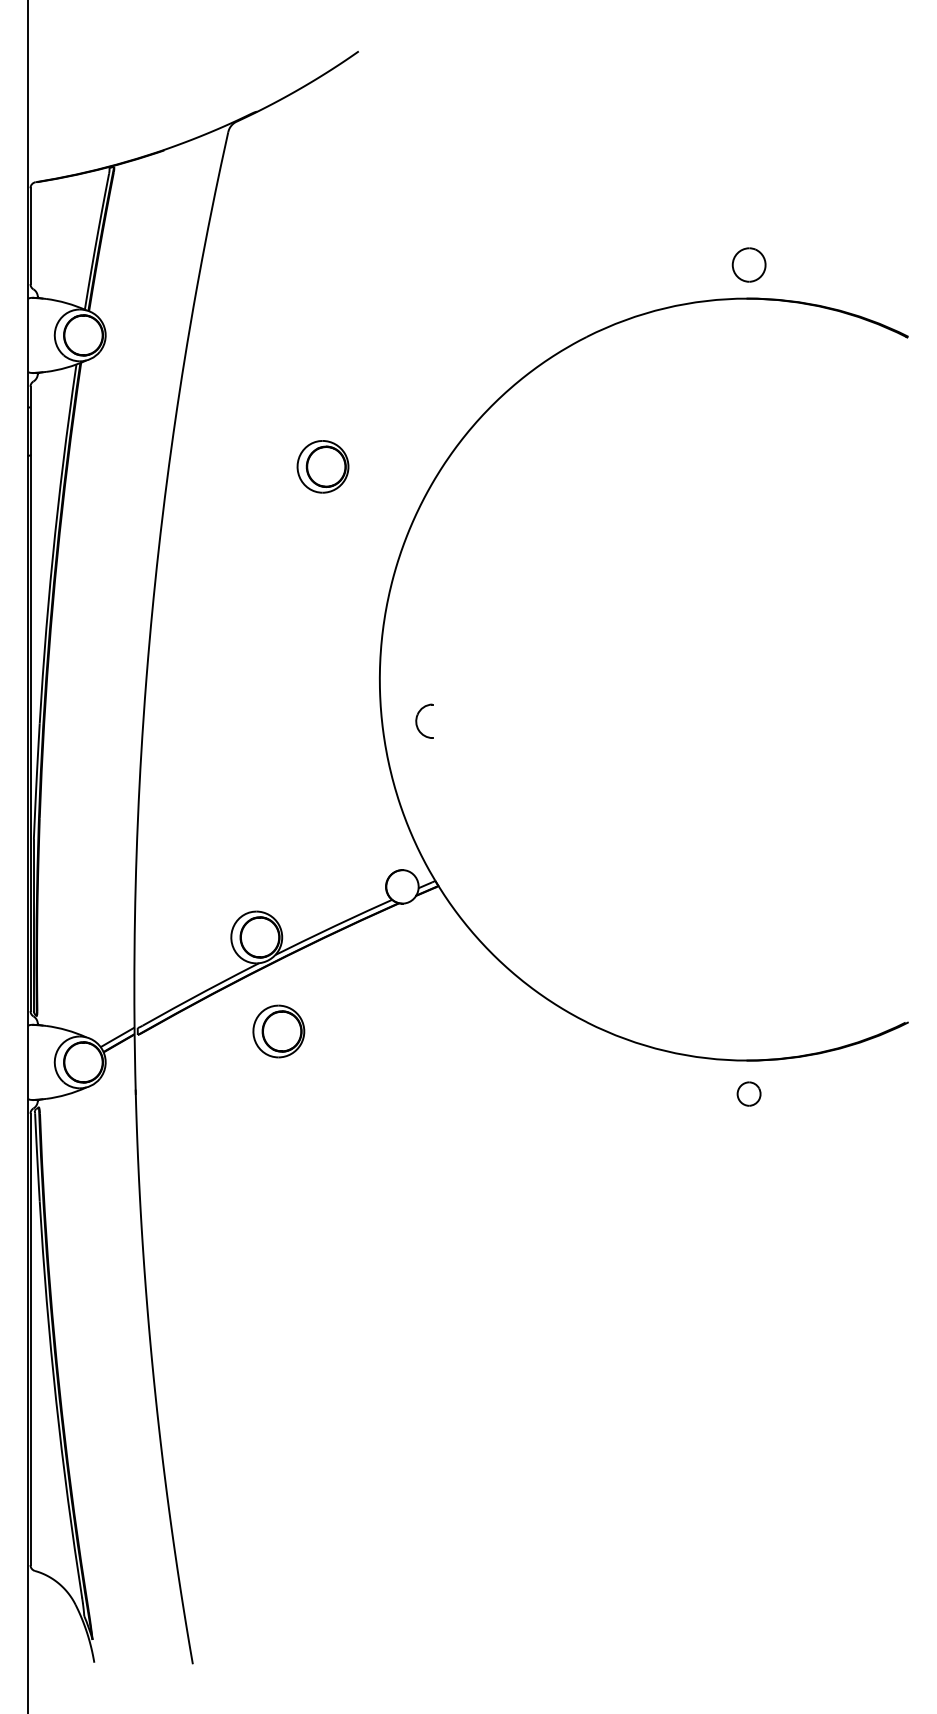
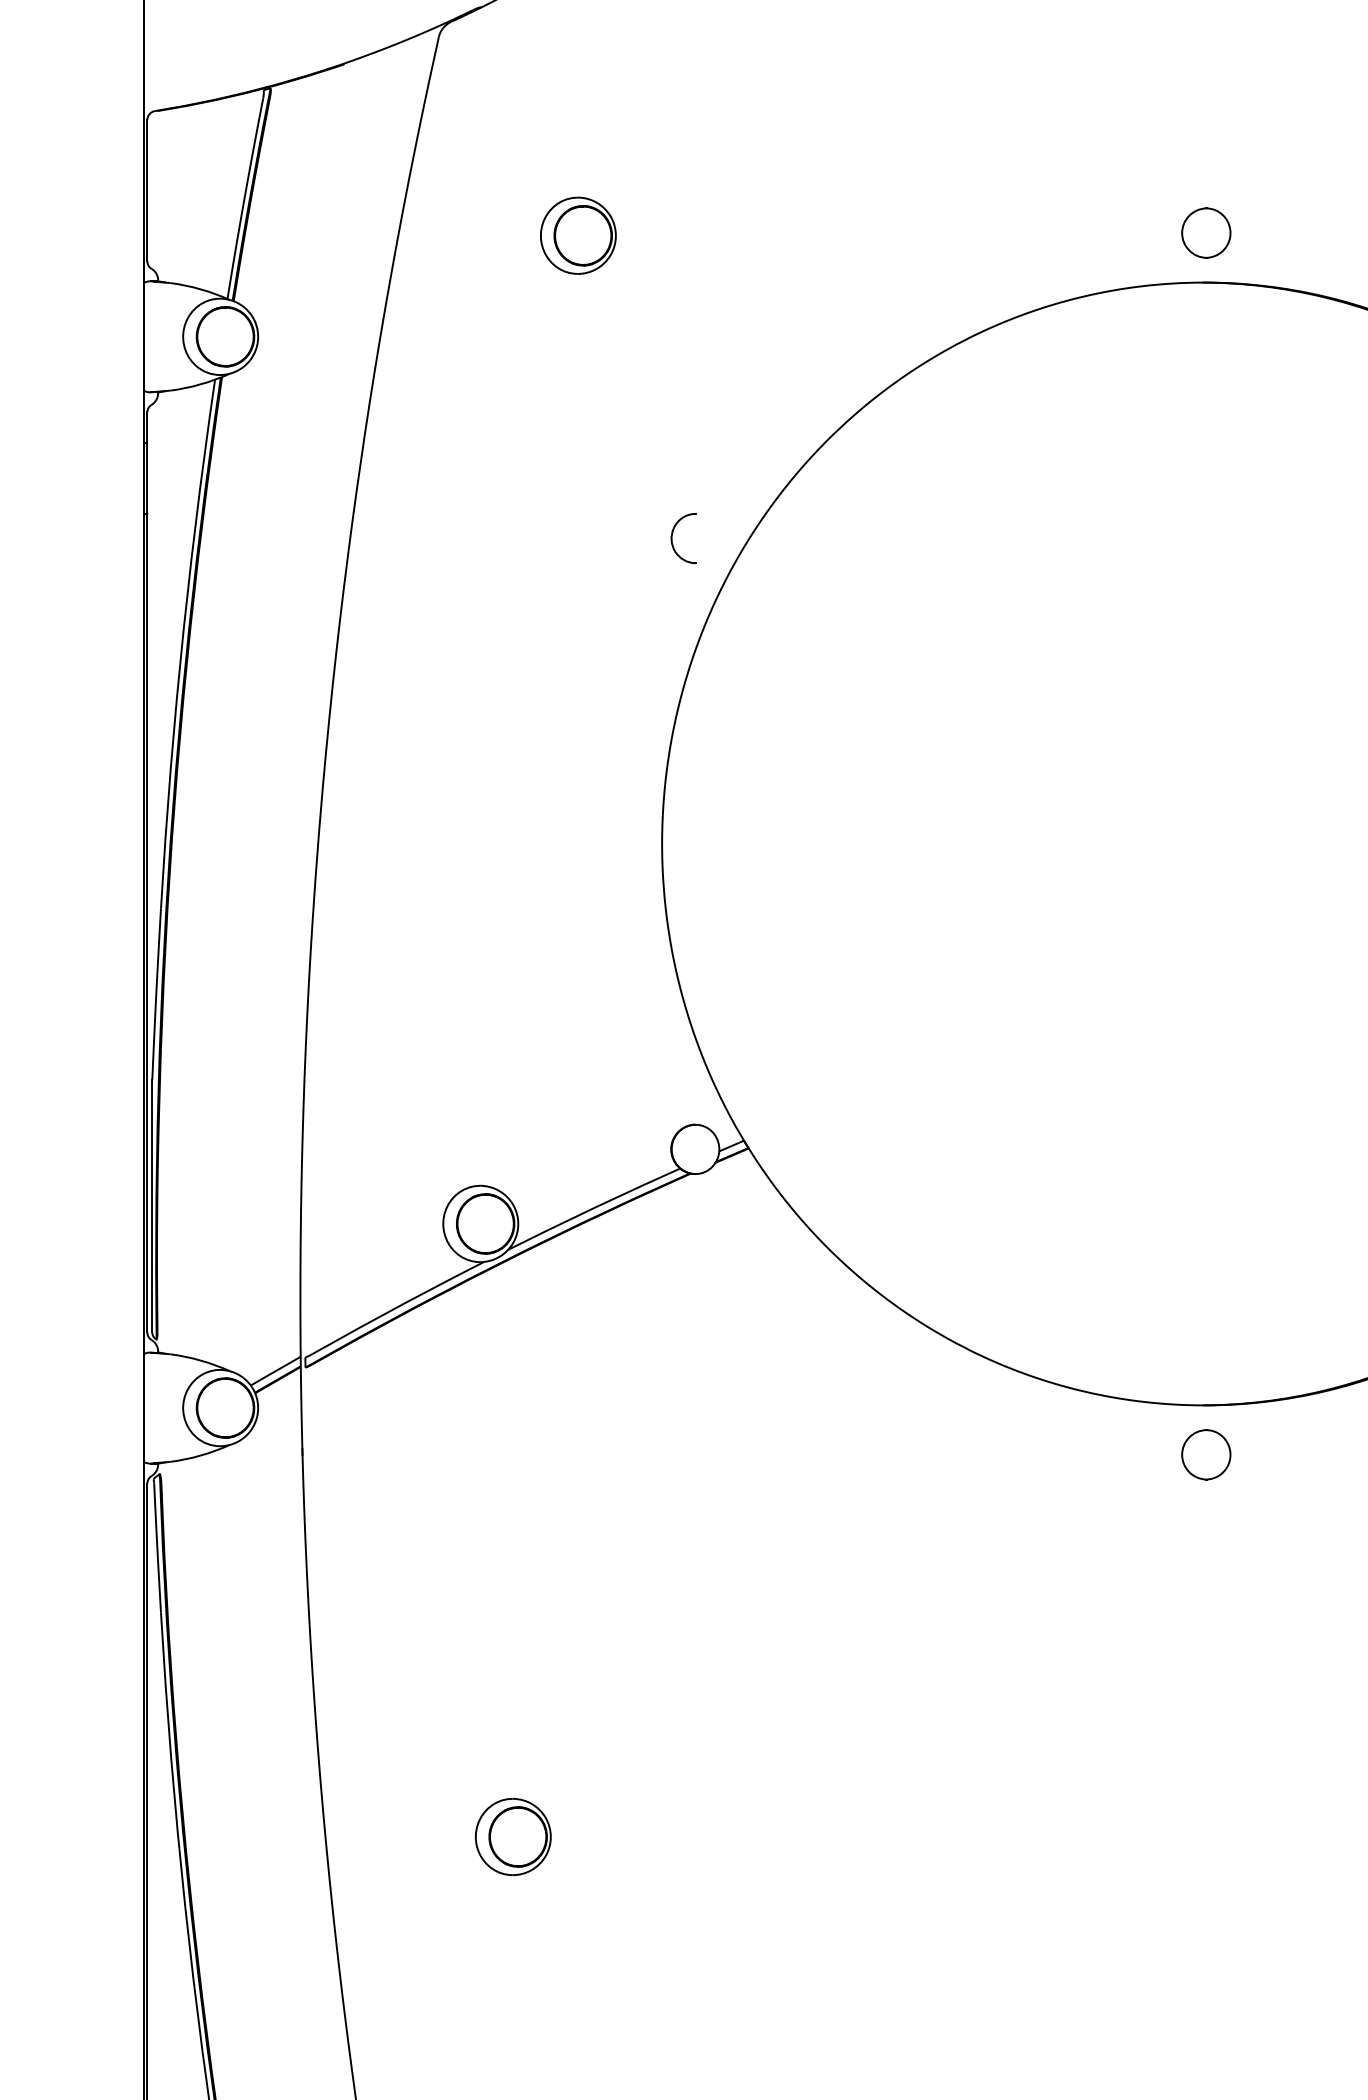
part: (322, 466) -> (577, 235), moved
part: (417, 720) -> (673, 537), moved
part: (278, 1031) -> (512, 1836), moved
part: (748, 1093) -> (1205, 1453), size x1.43

